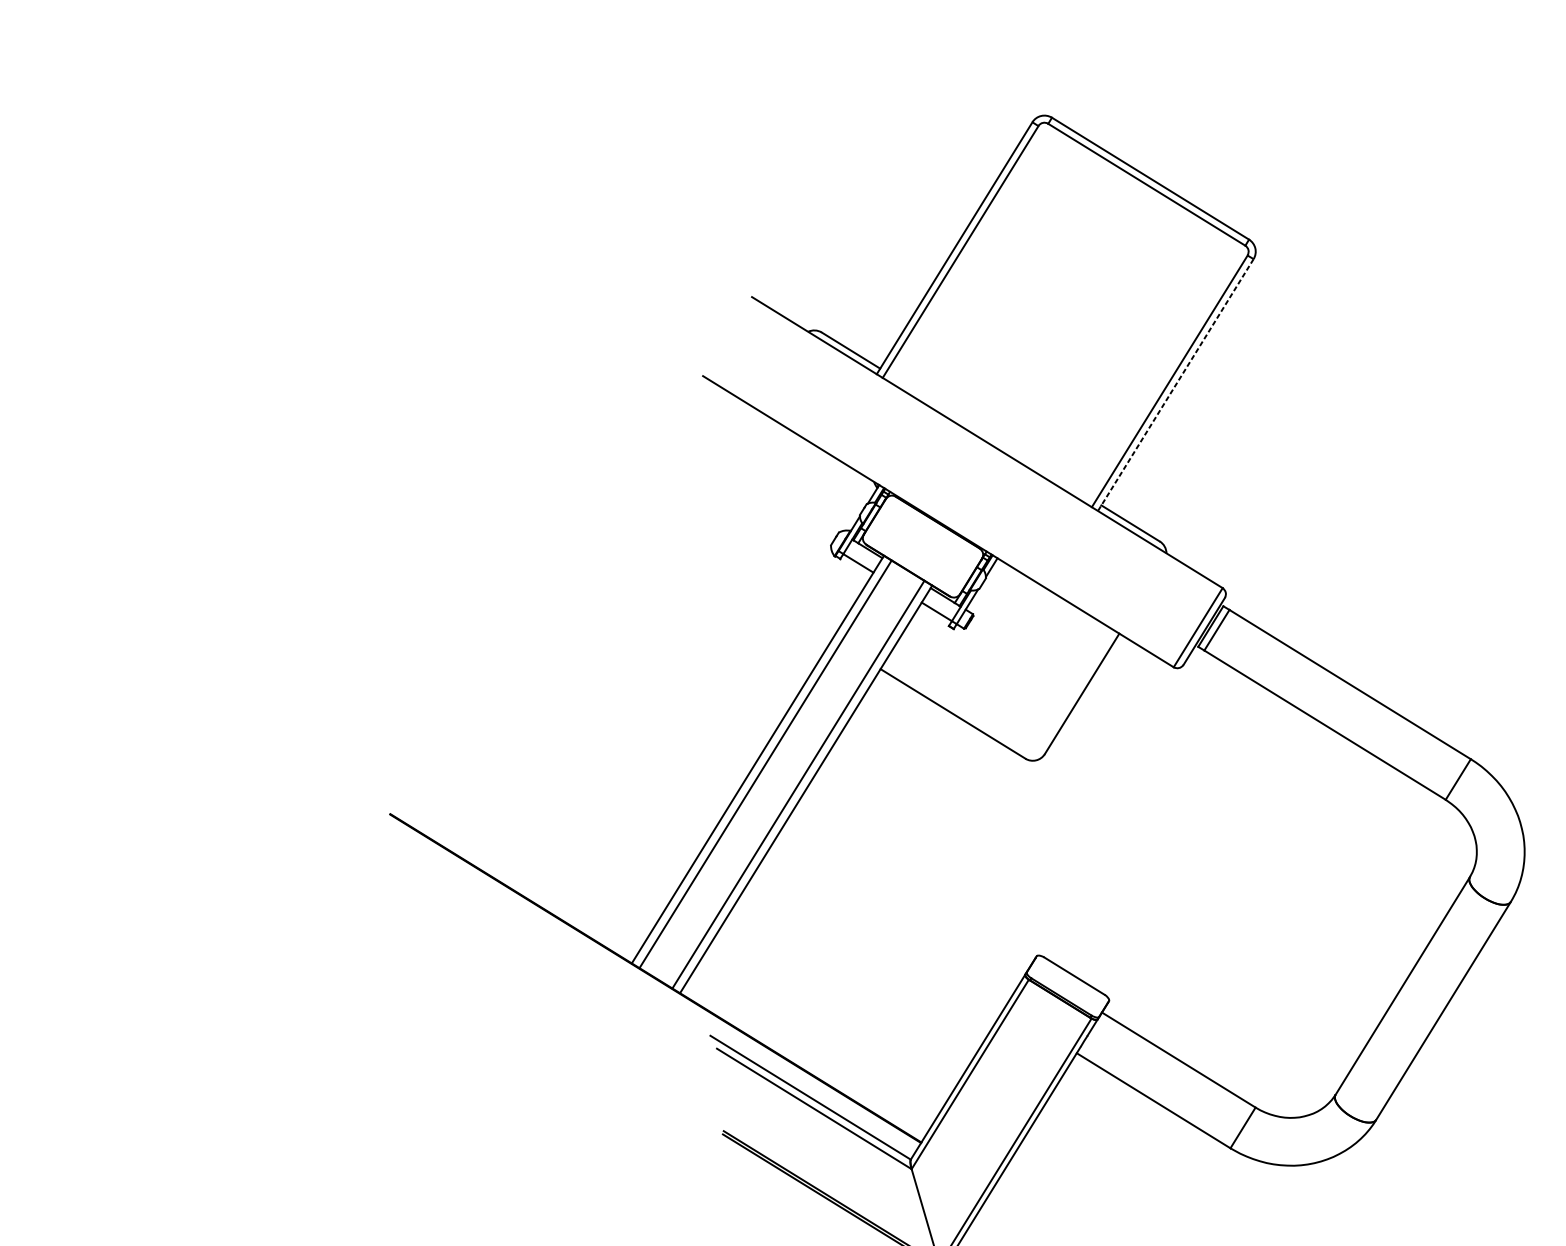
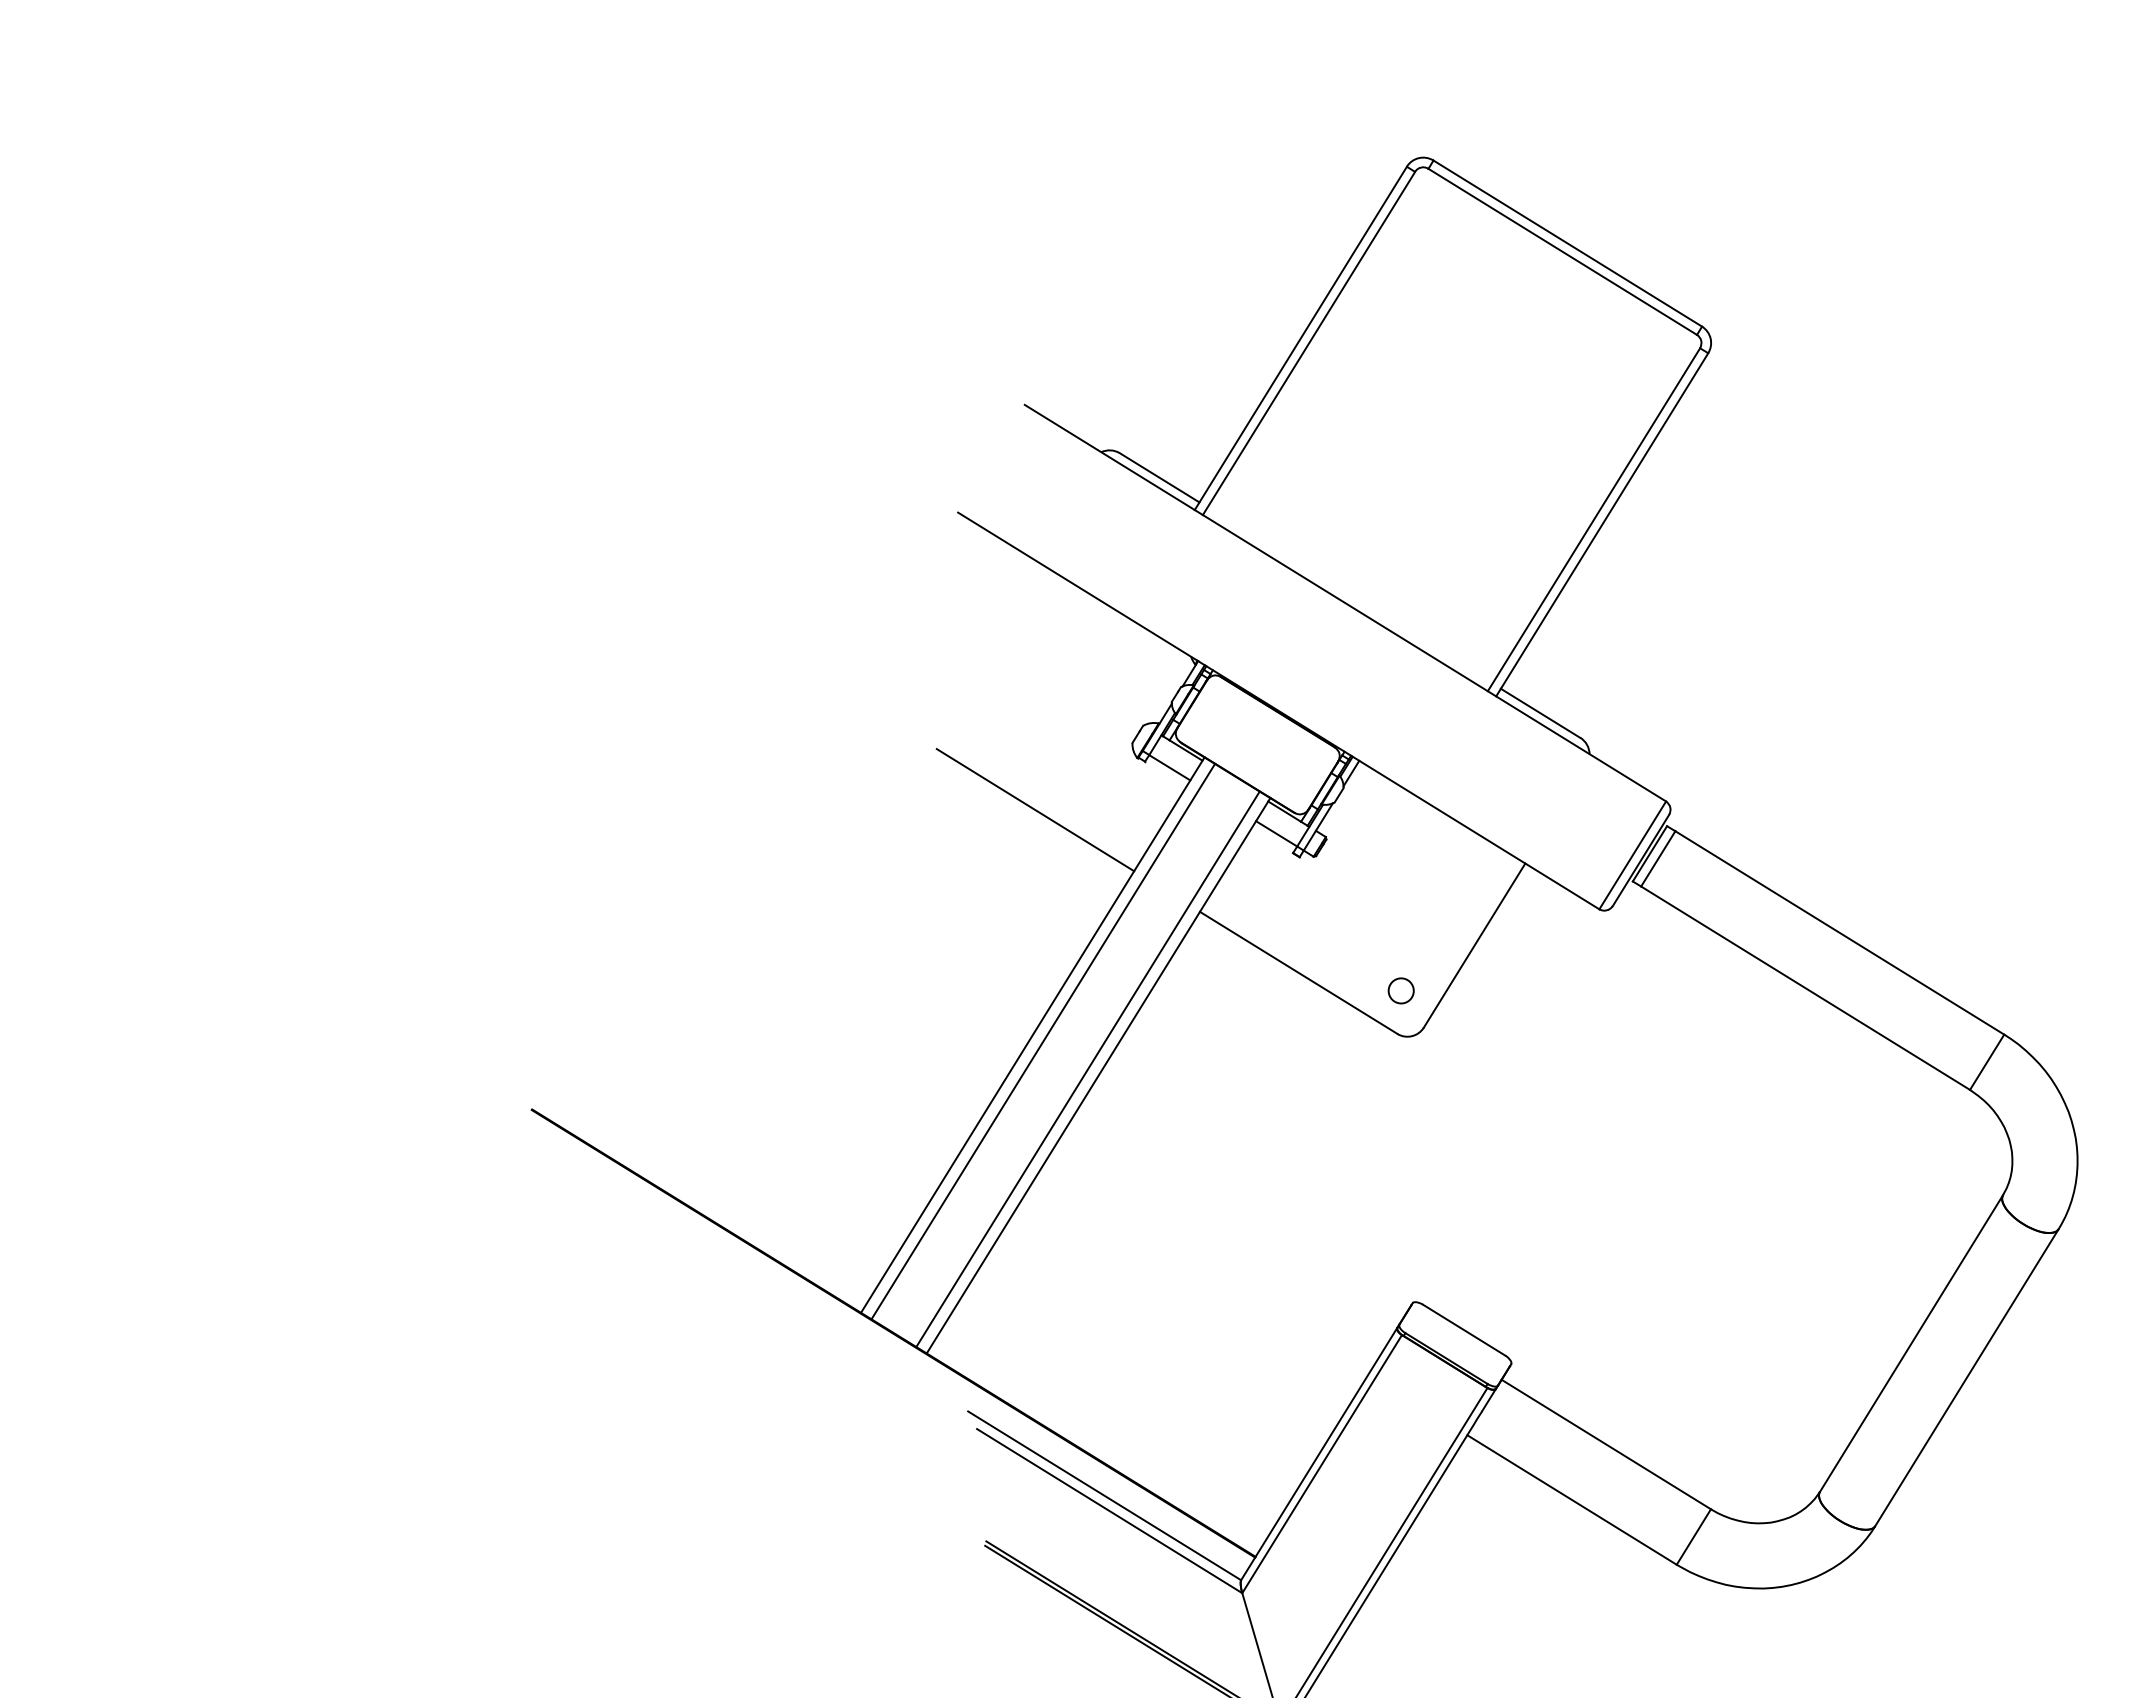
line: (1176, 384) -> (1602, 524), dashed -> solid
line: (759, 594) -> (1035, 810), added
circle: (1027, 726) -> (1400, 990), added

